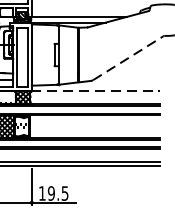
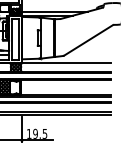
line: (127, 58) -> (88, 40), dashed -> solid
line: (96, 91) -> (66, 63), dashed -> solid

